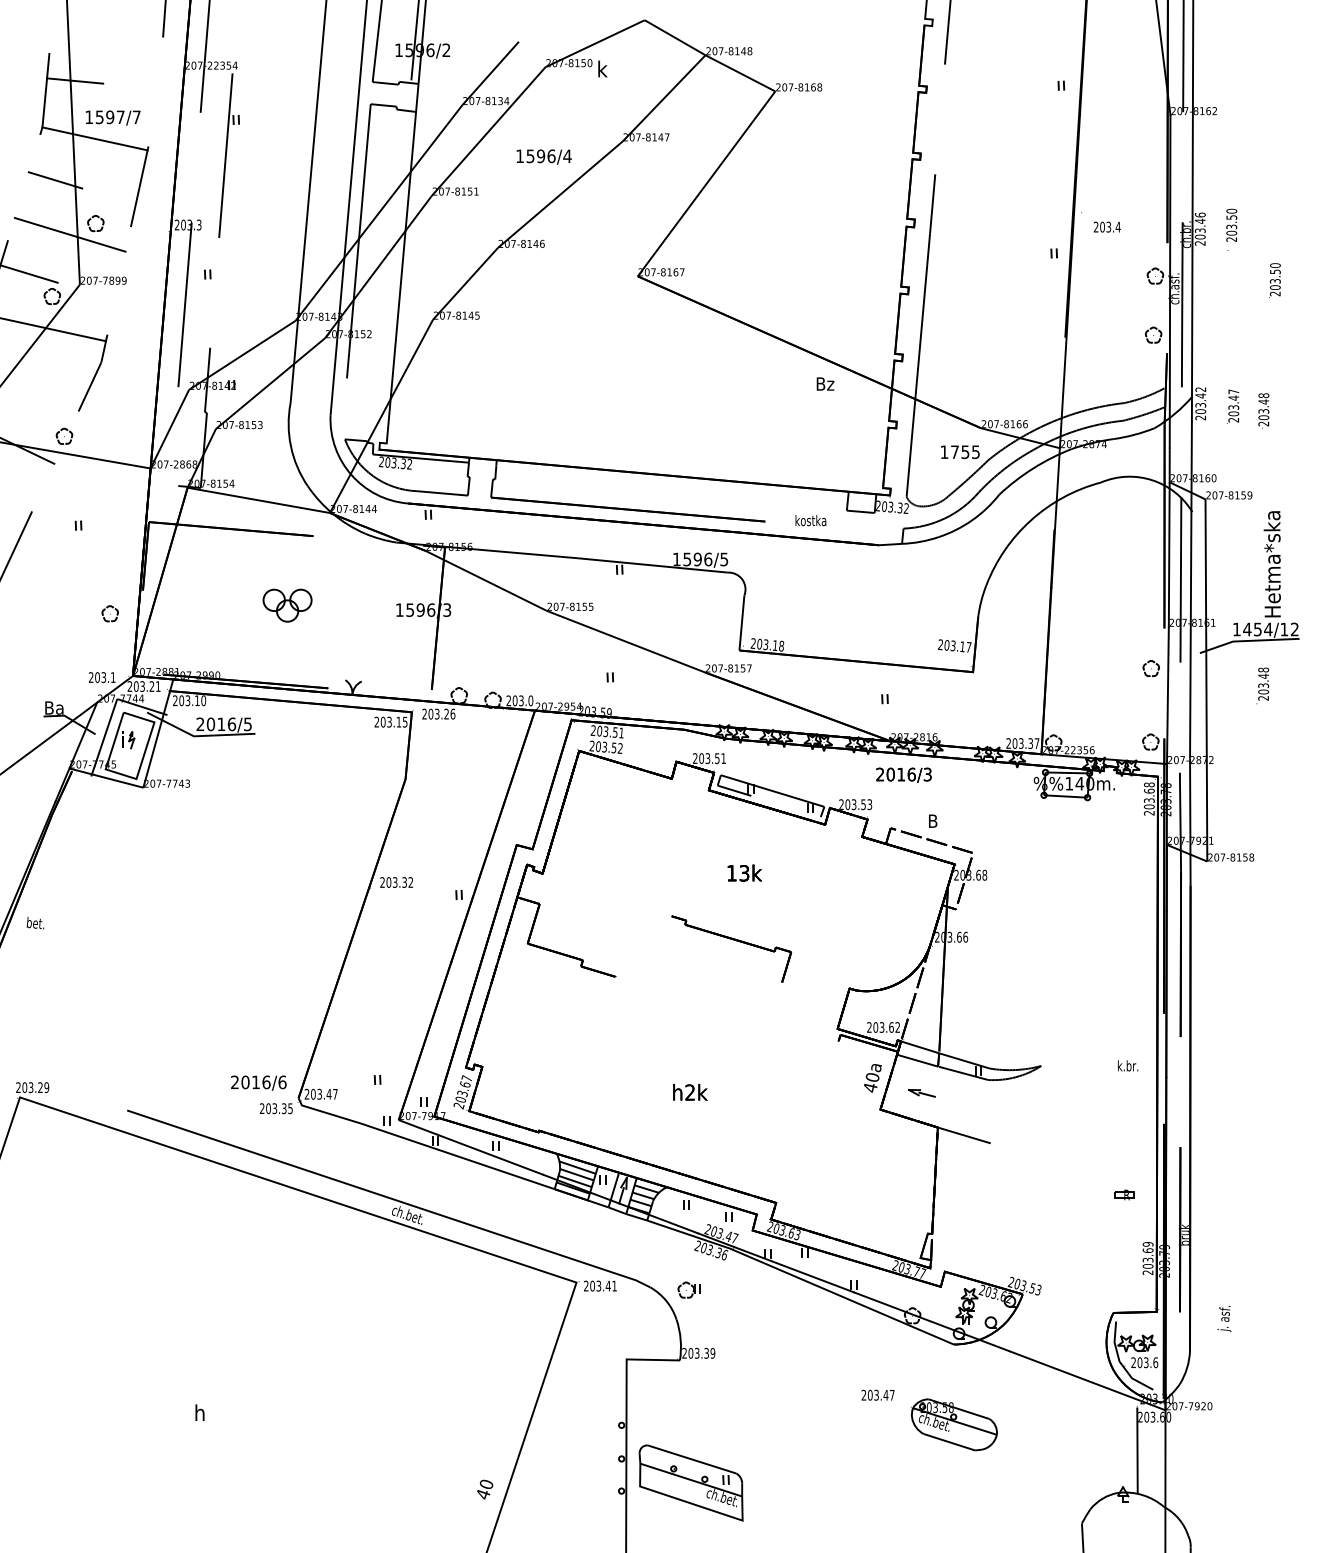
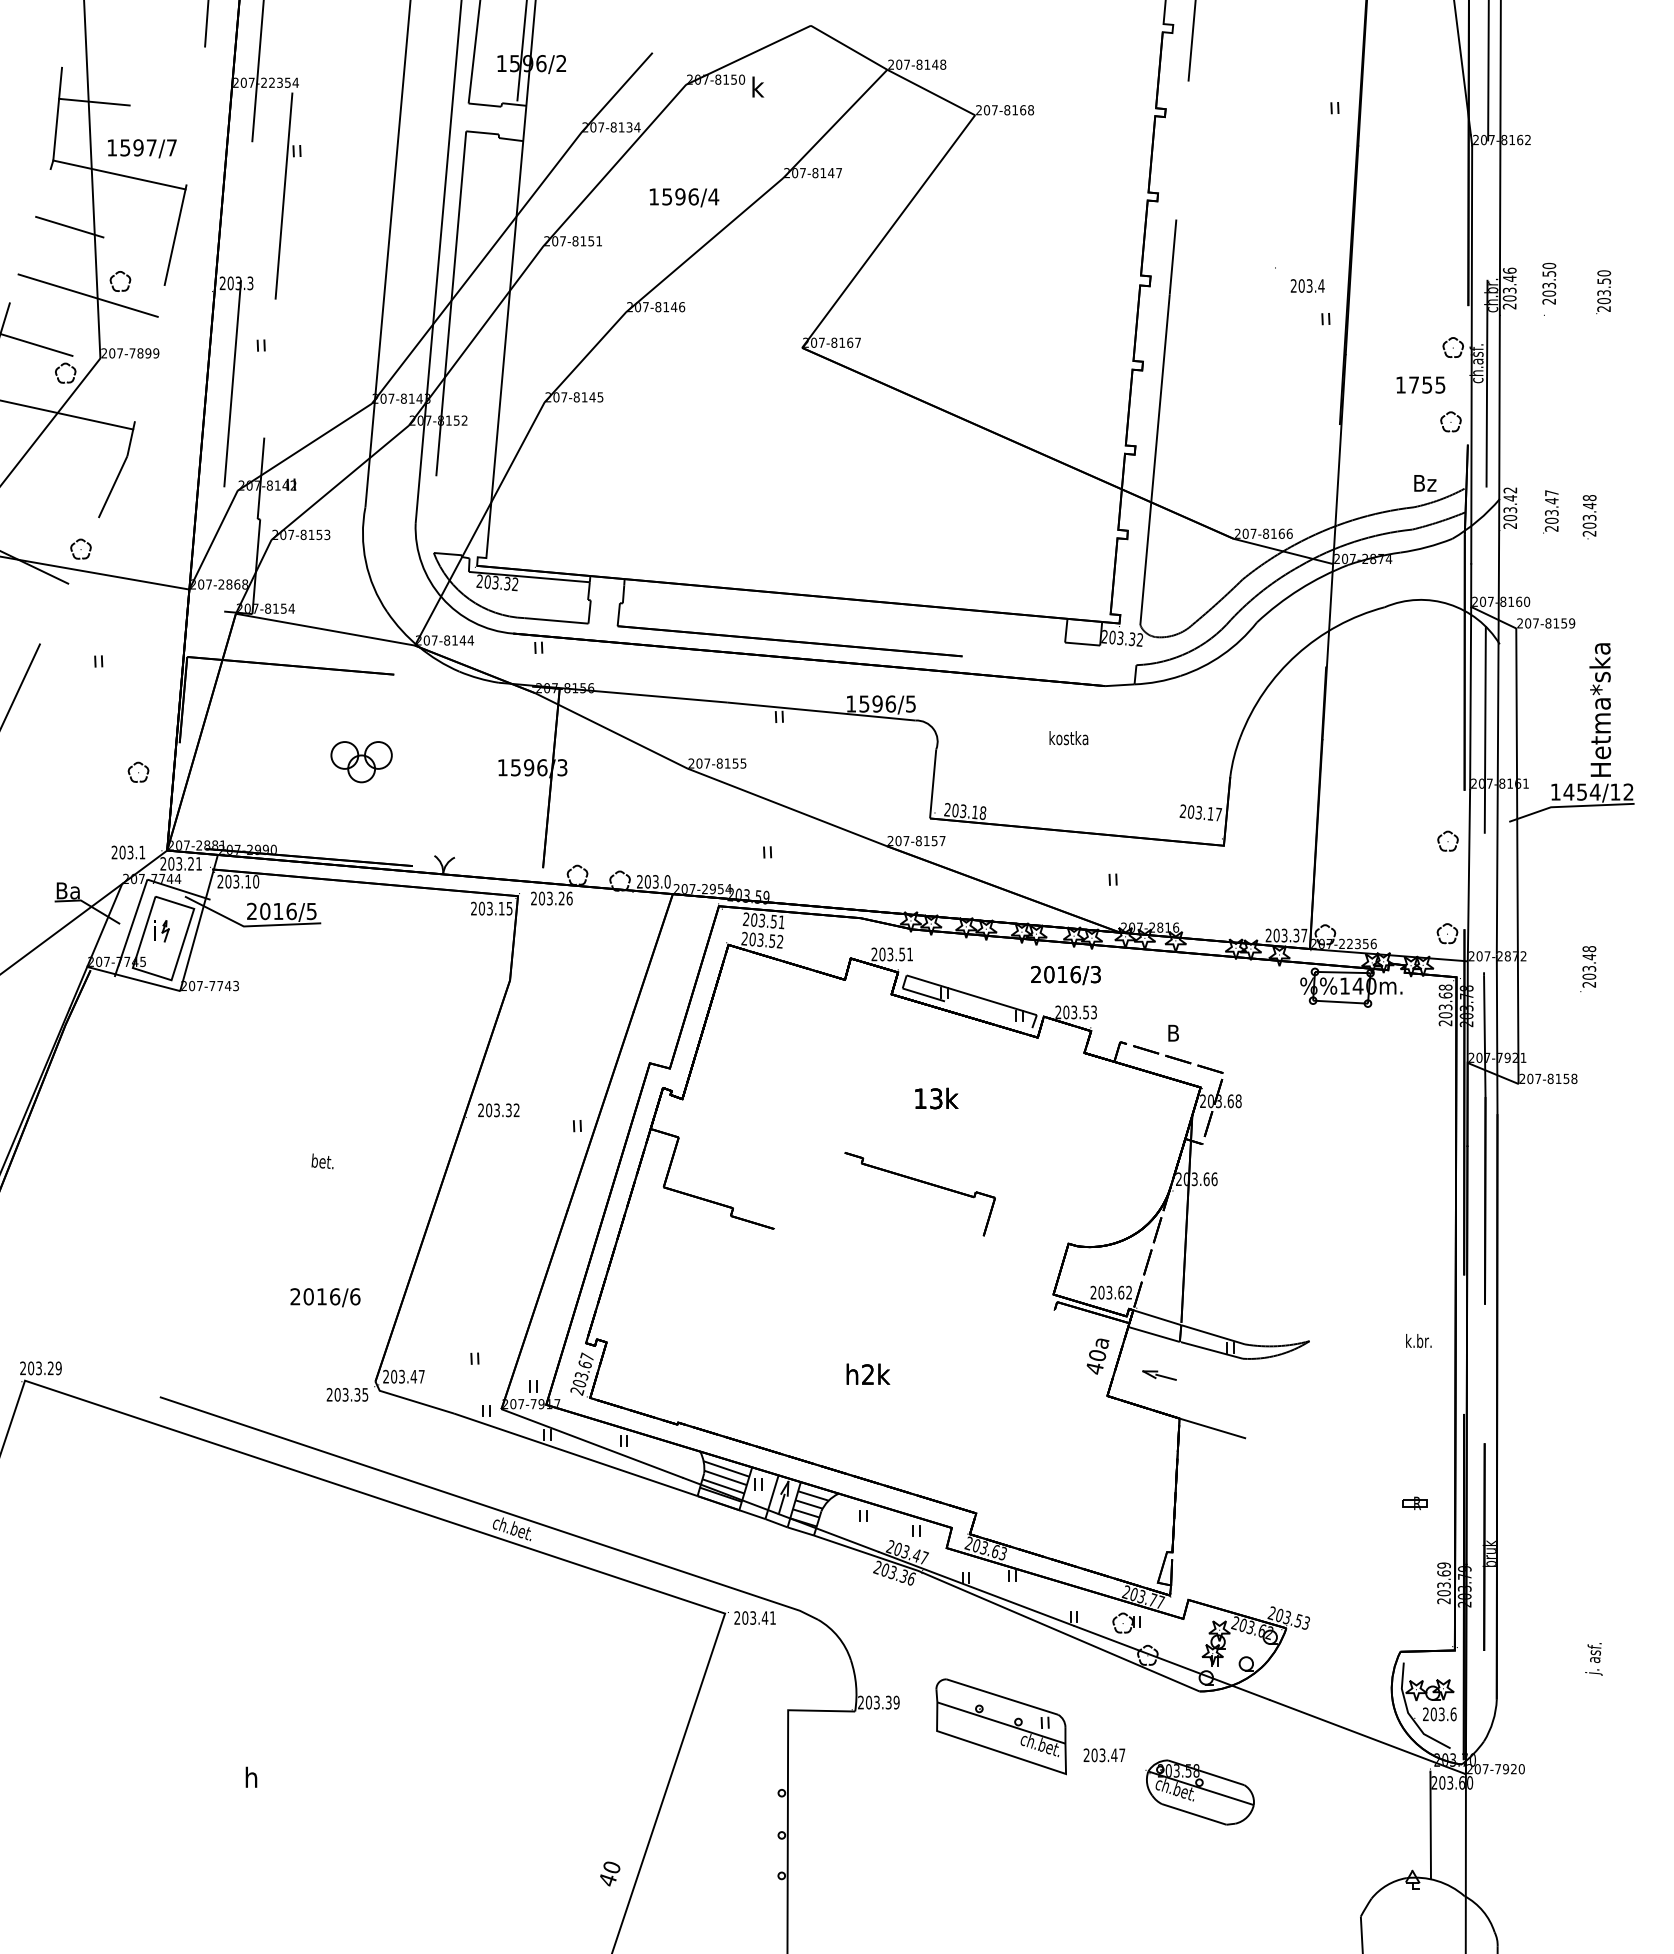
text: (1100, 221) -> (1299, 279), moved
text: (1274, 280) -> (1603, 292), moved
text: (825, 384) -> (1425, 483), moved
text: (960, 451) -> (1420, 384), moved
text: (810, 520) -> (1068, 738), moved
text: (1262, 686) -> (1588, 969), moved
text: (903, 775) -> (1065, 975), moved
text: (35, 923) -> (322, 1161), moved
text: (258, 1082) -> (325, 1297), moved
part: (688, 1289) -> (1126, 1622), moved
text: (1223, 1319) -> (1593, 1659), moved
part: (690, 1482) -> (1000, 1726), moved

